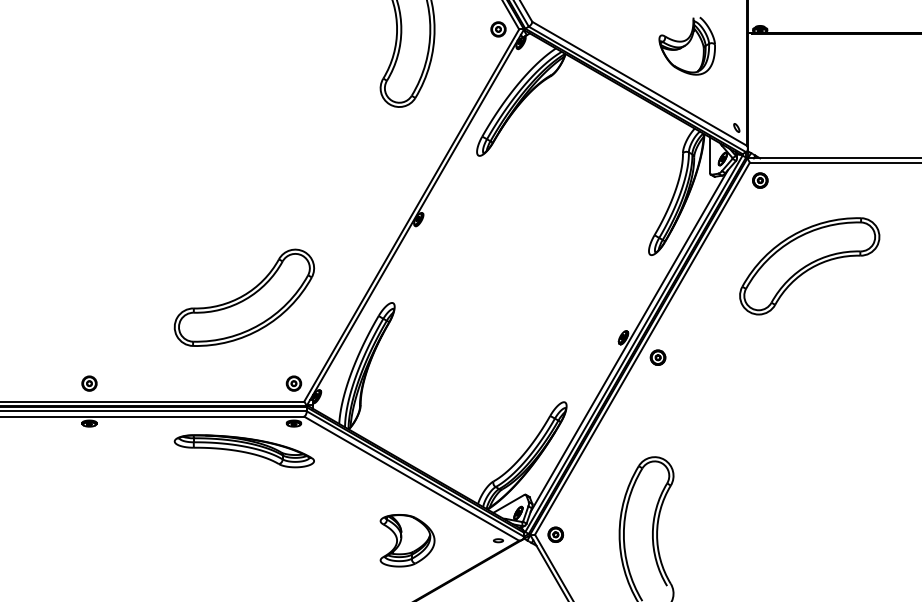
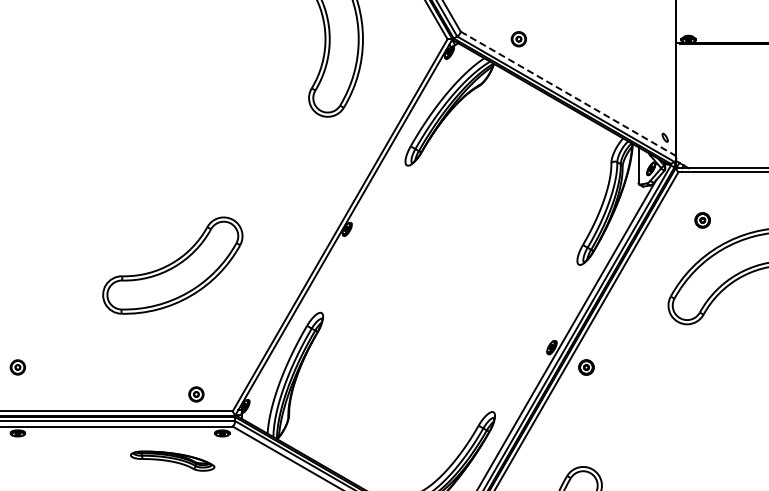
part: (498, 29) -> (518, 39), moved
part: (686, 45) -> (614, 55), removed
line: (640, 84) -> (568, 94), solid -> dashed
part: (760, 180) -> (702, 220), moved
part: (244, 297) -> (172, 265), moved
part: (89, 383) -> (17, 367), moved
part: (293, 383) -> (195, 394), moved
part: (243, 451) -> (171, 461), size x0.6

